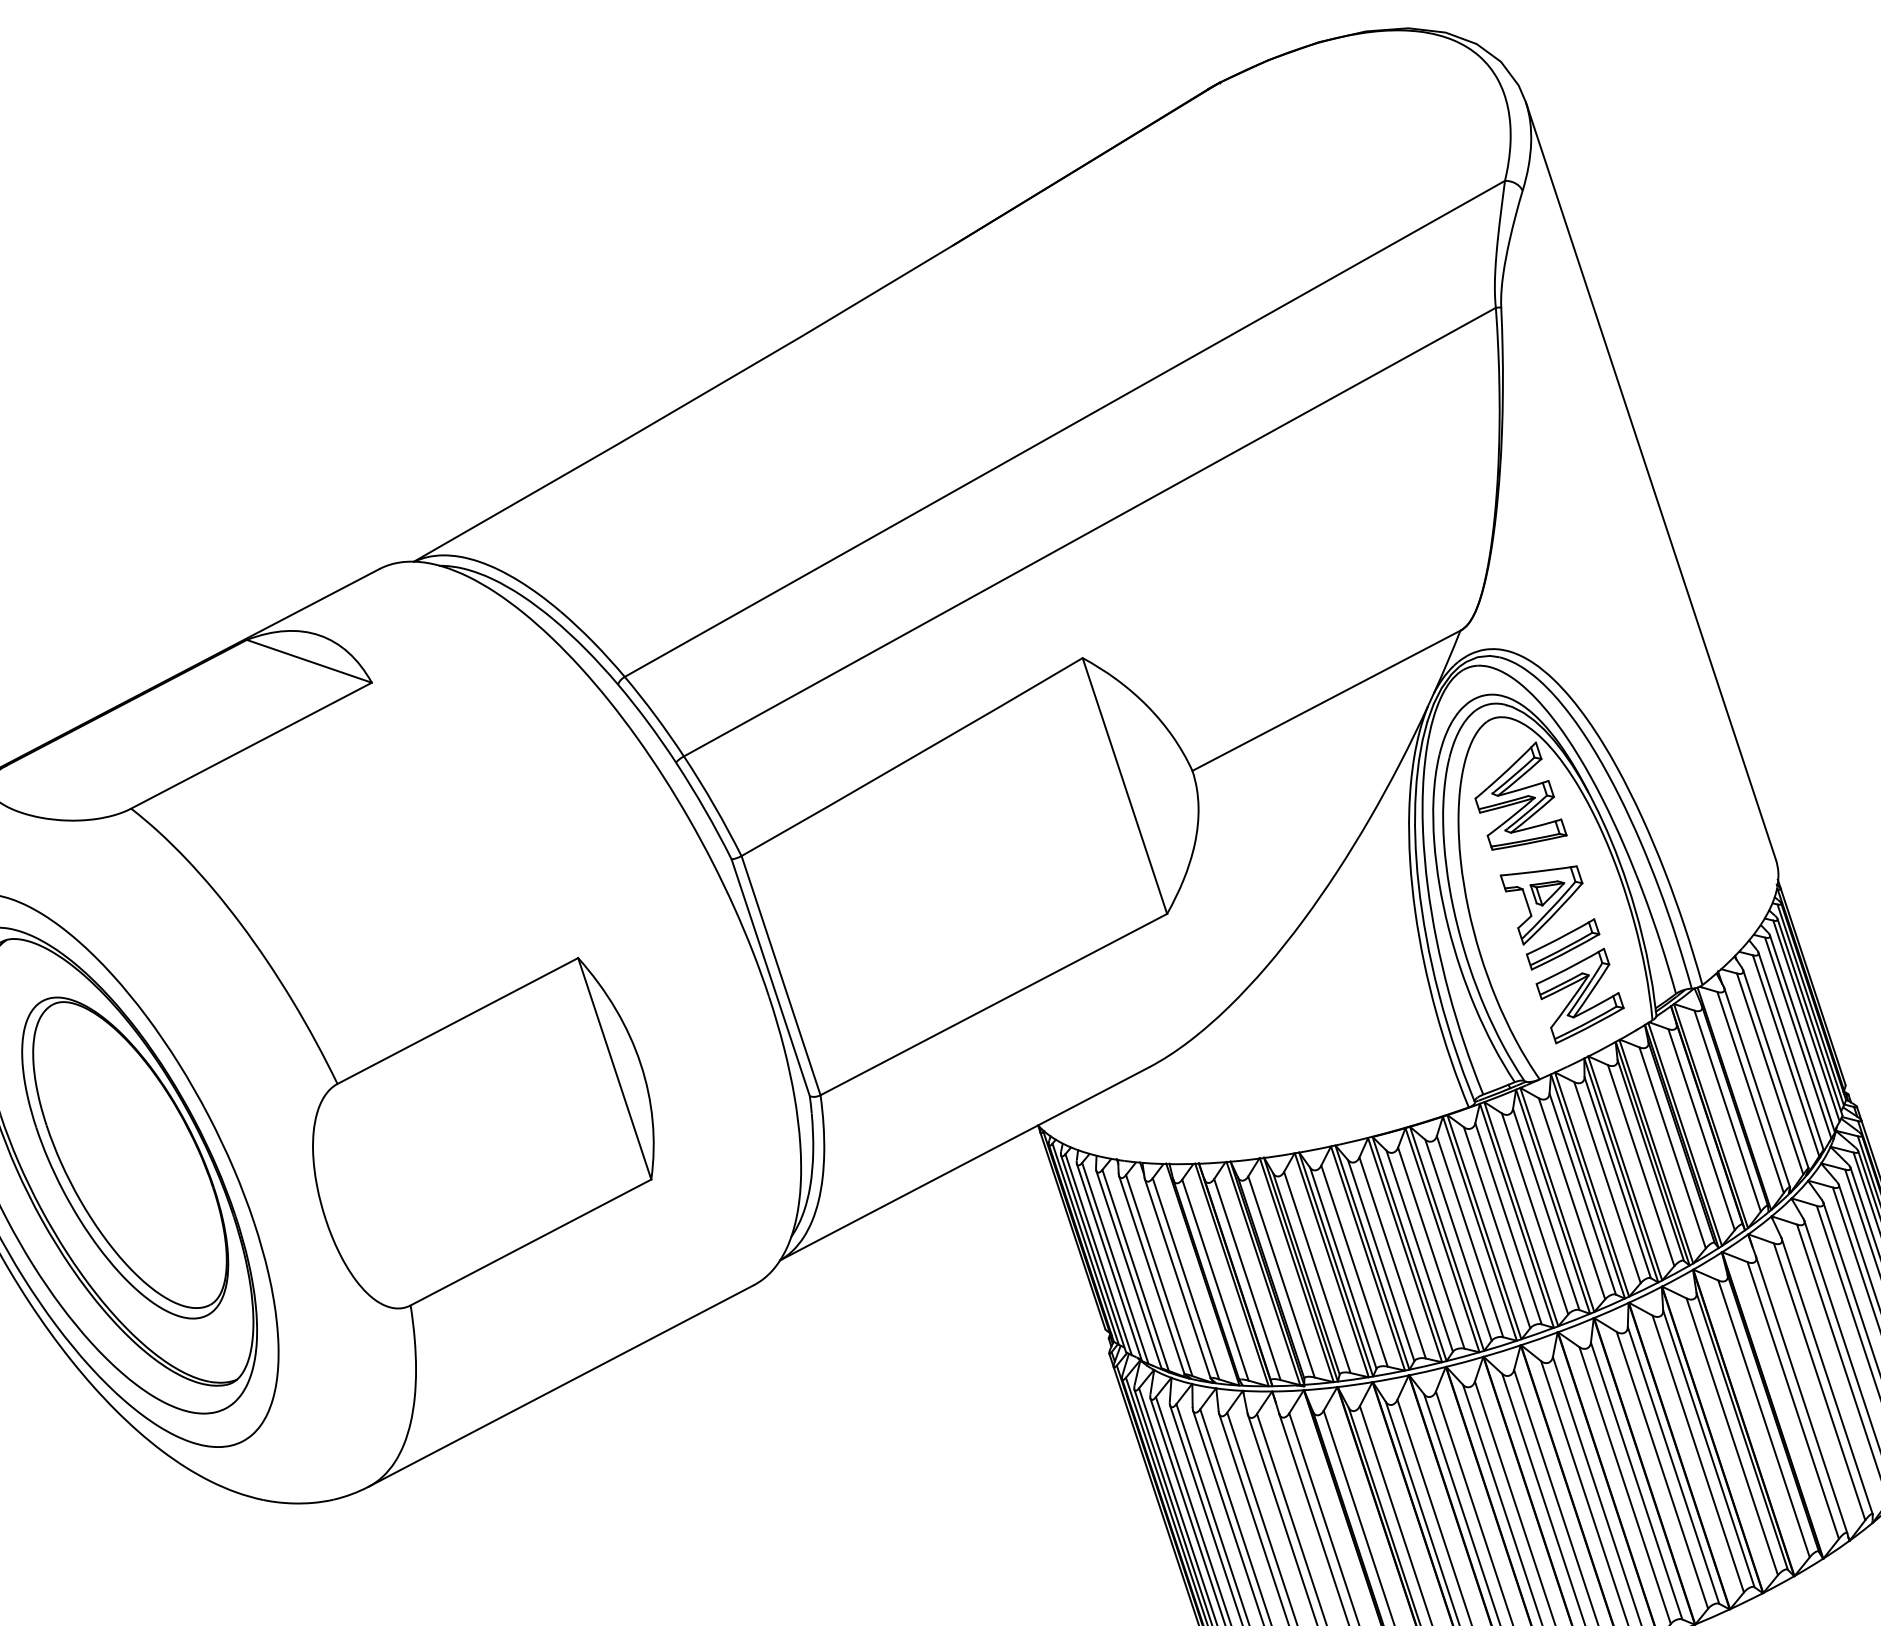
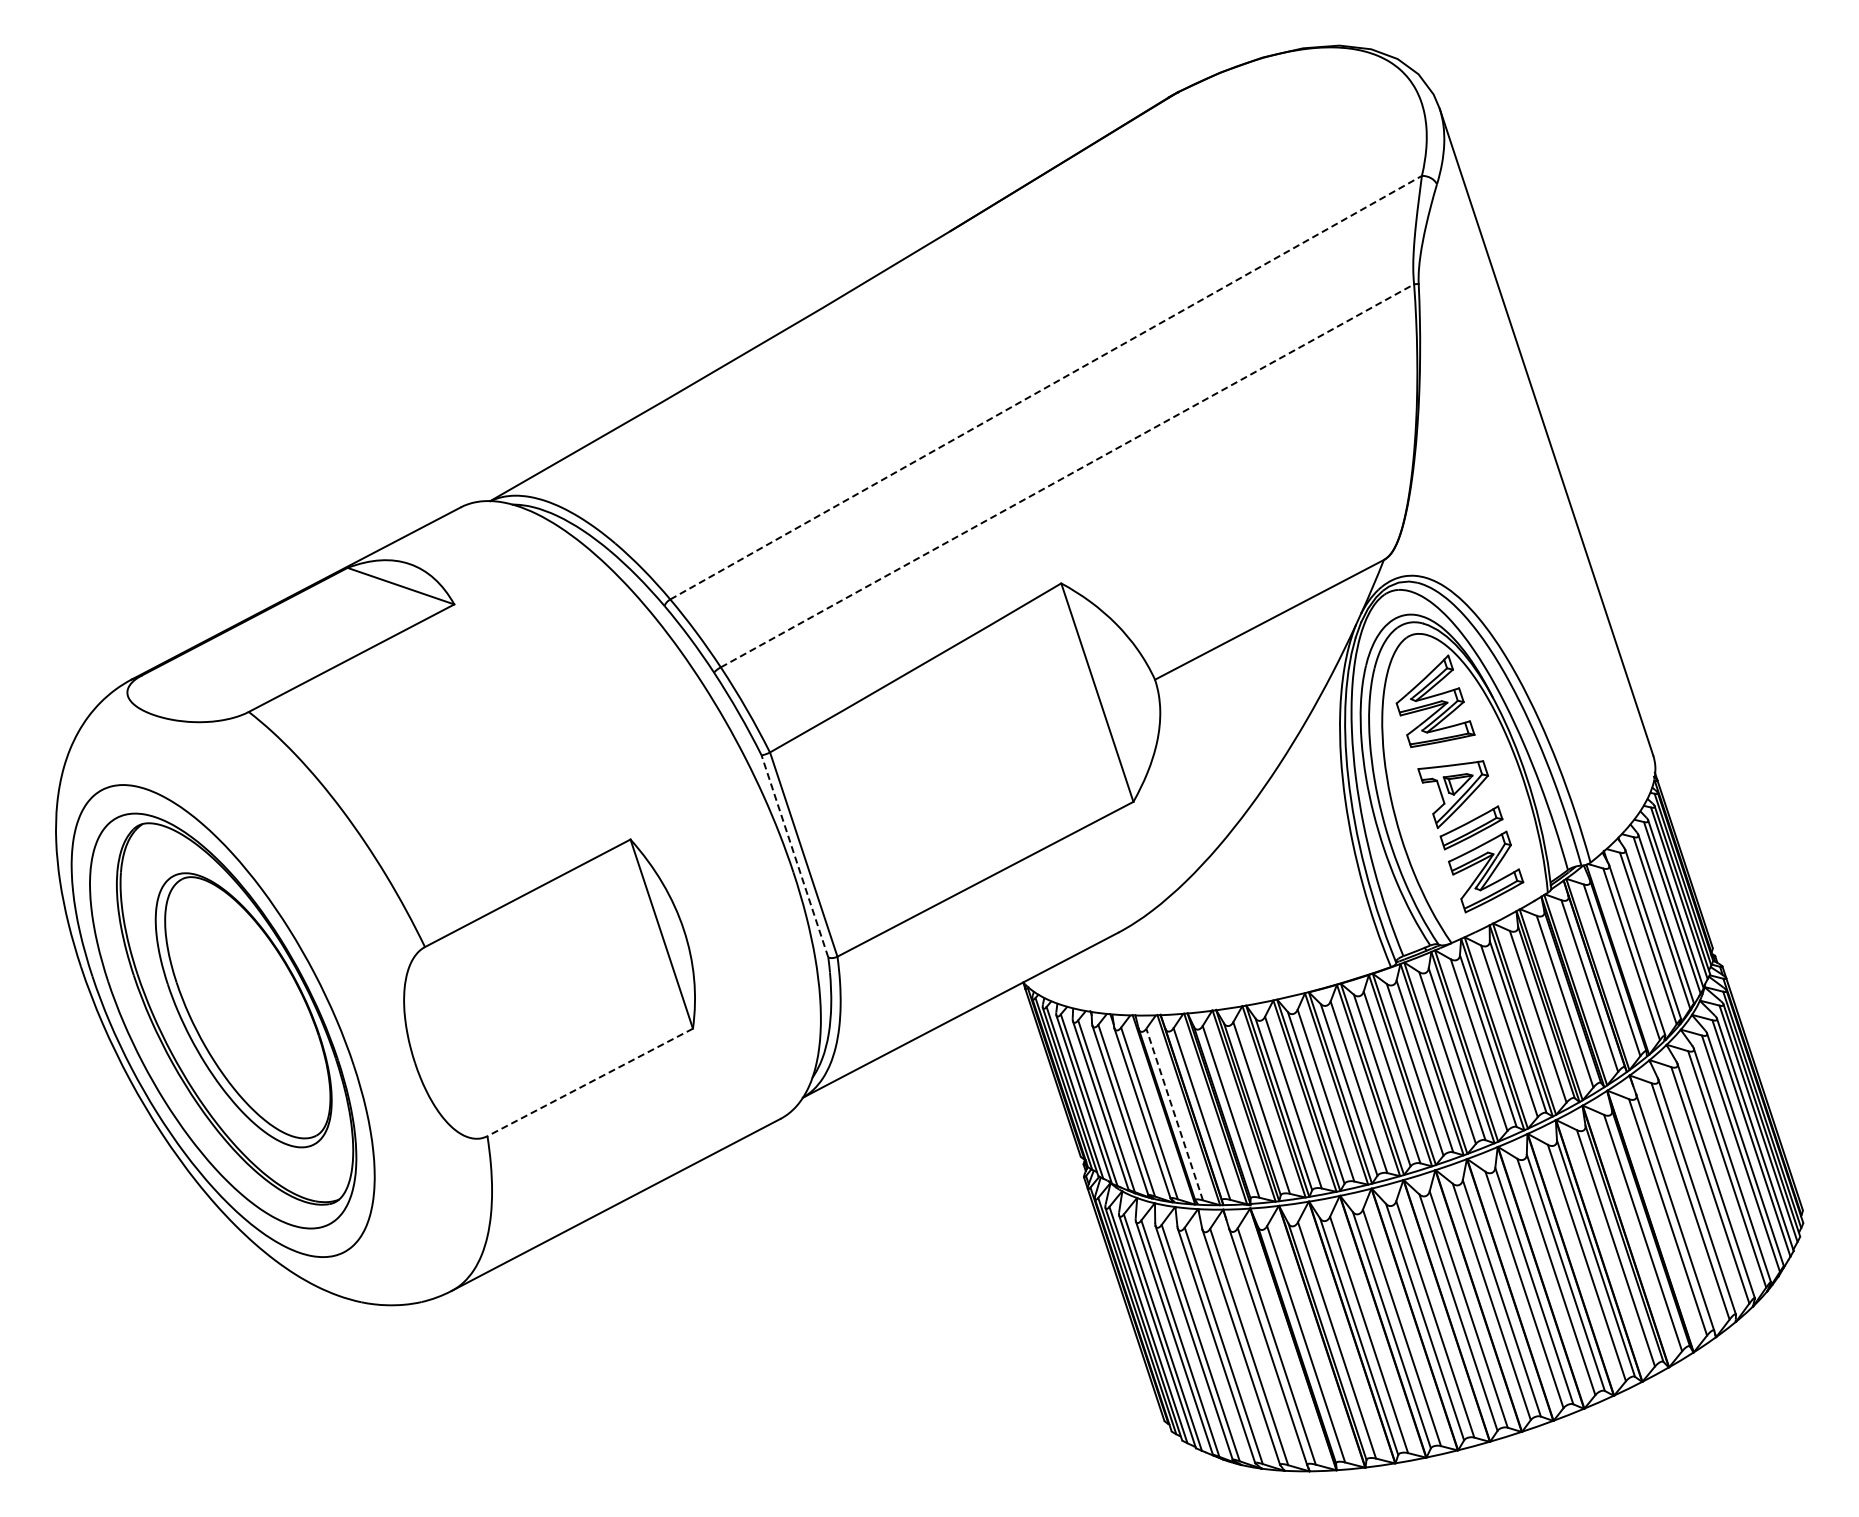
line: (1065, 428) -> (1046, 387), solid -> dashed
line: (1089, 531) -> (1067, 475), solid -> dashed
line: (770, 976) -> (794, 855), solid -> dashed
line: (531, 1242) -> (590, 1082), solid -> dashed
line: (1215, 1280) -> (1174, 1114), solid -> dashed

